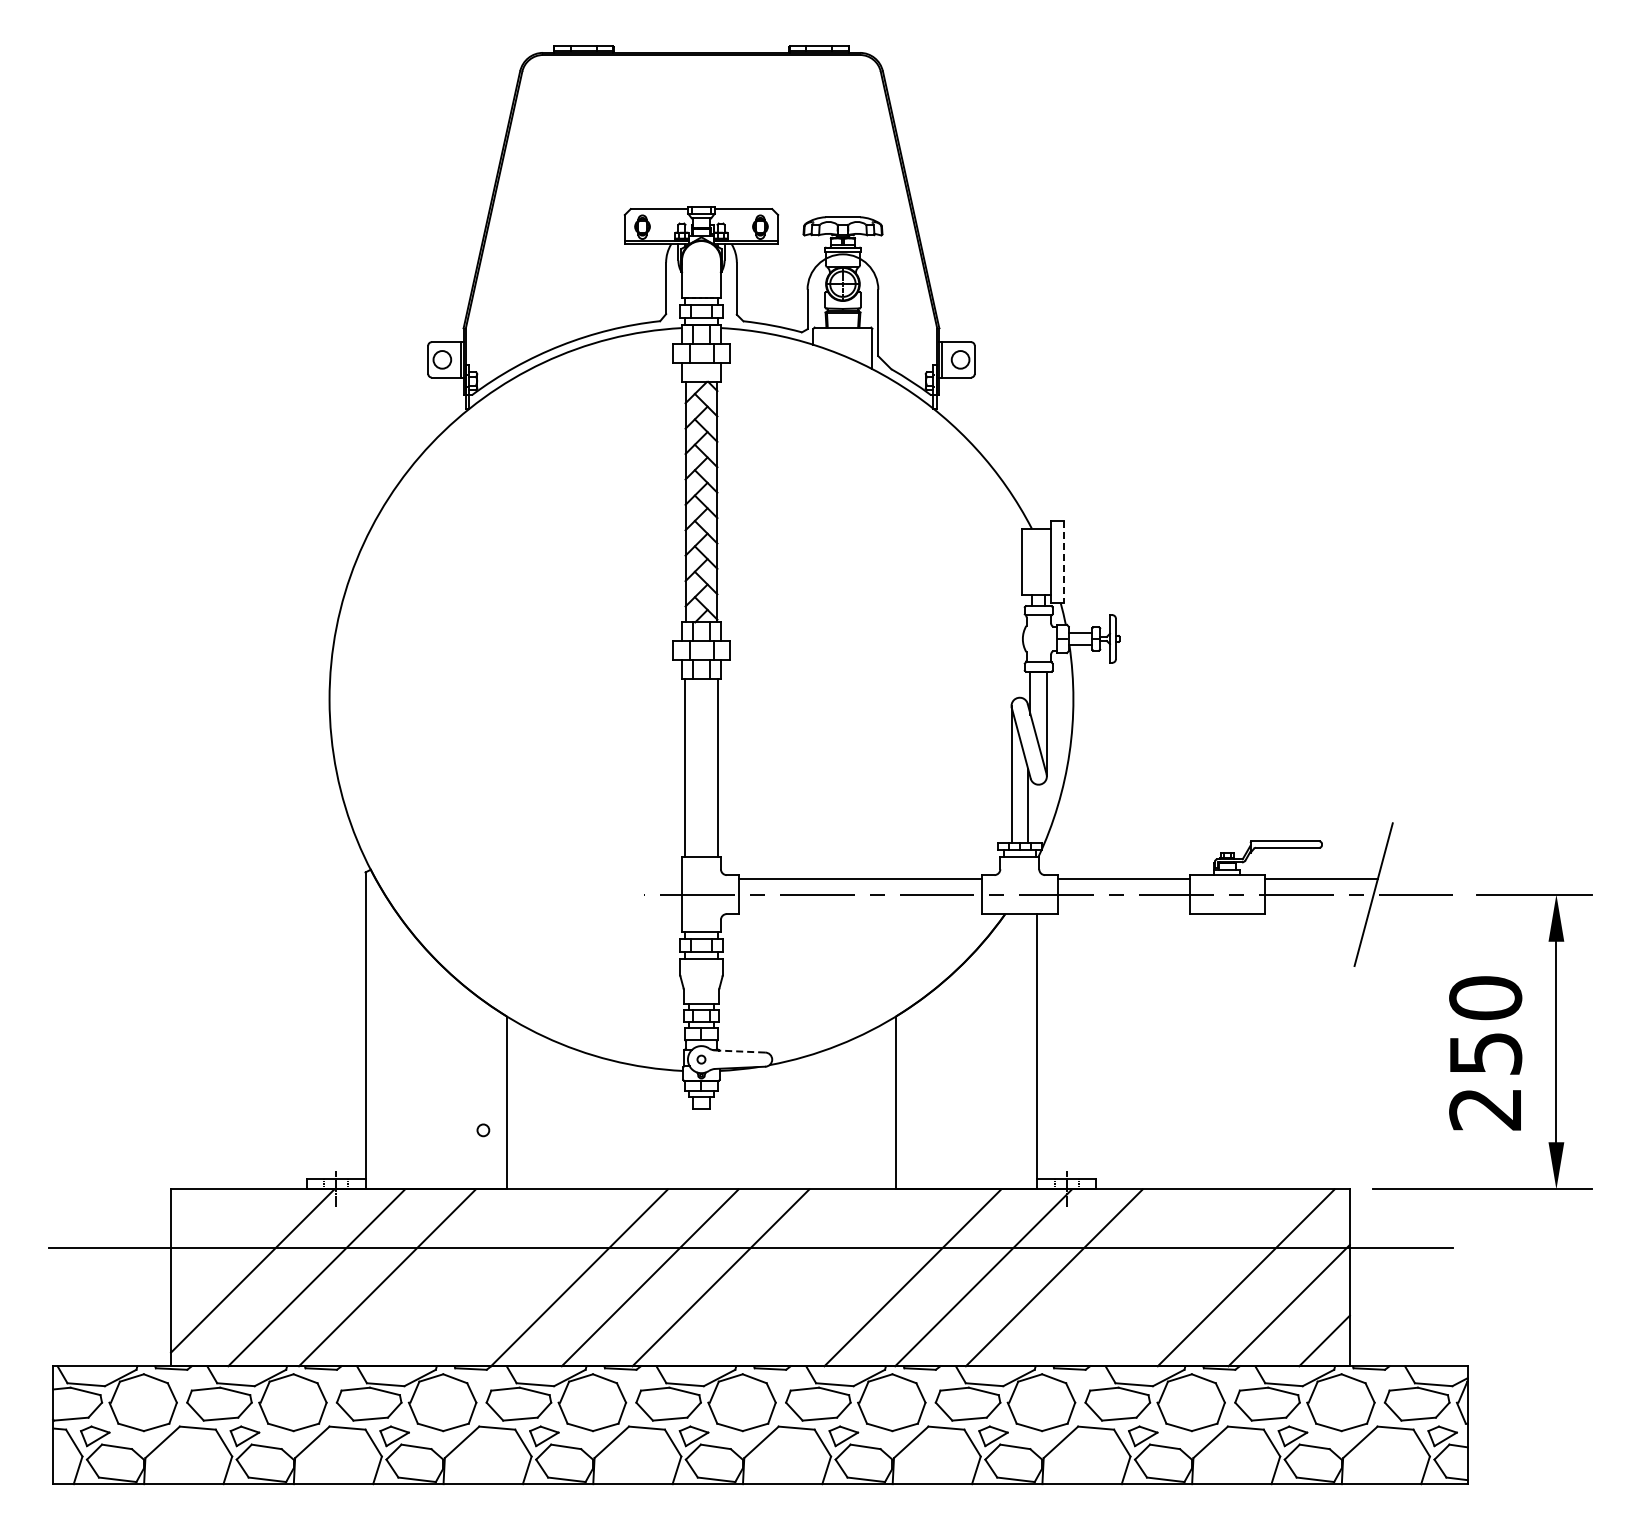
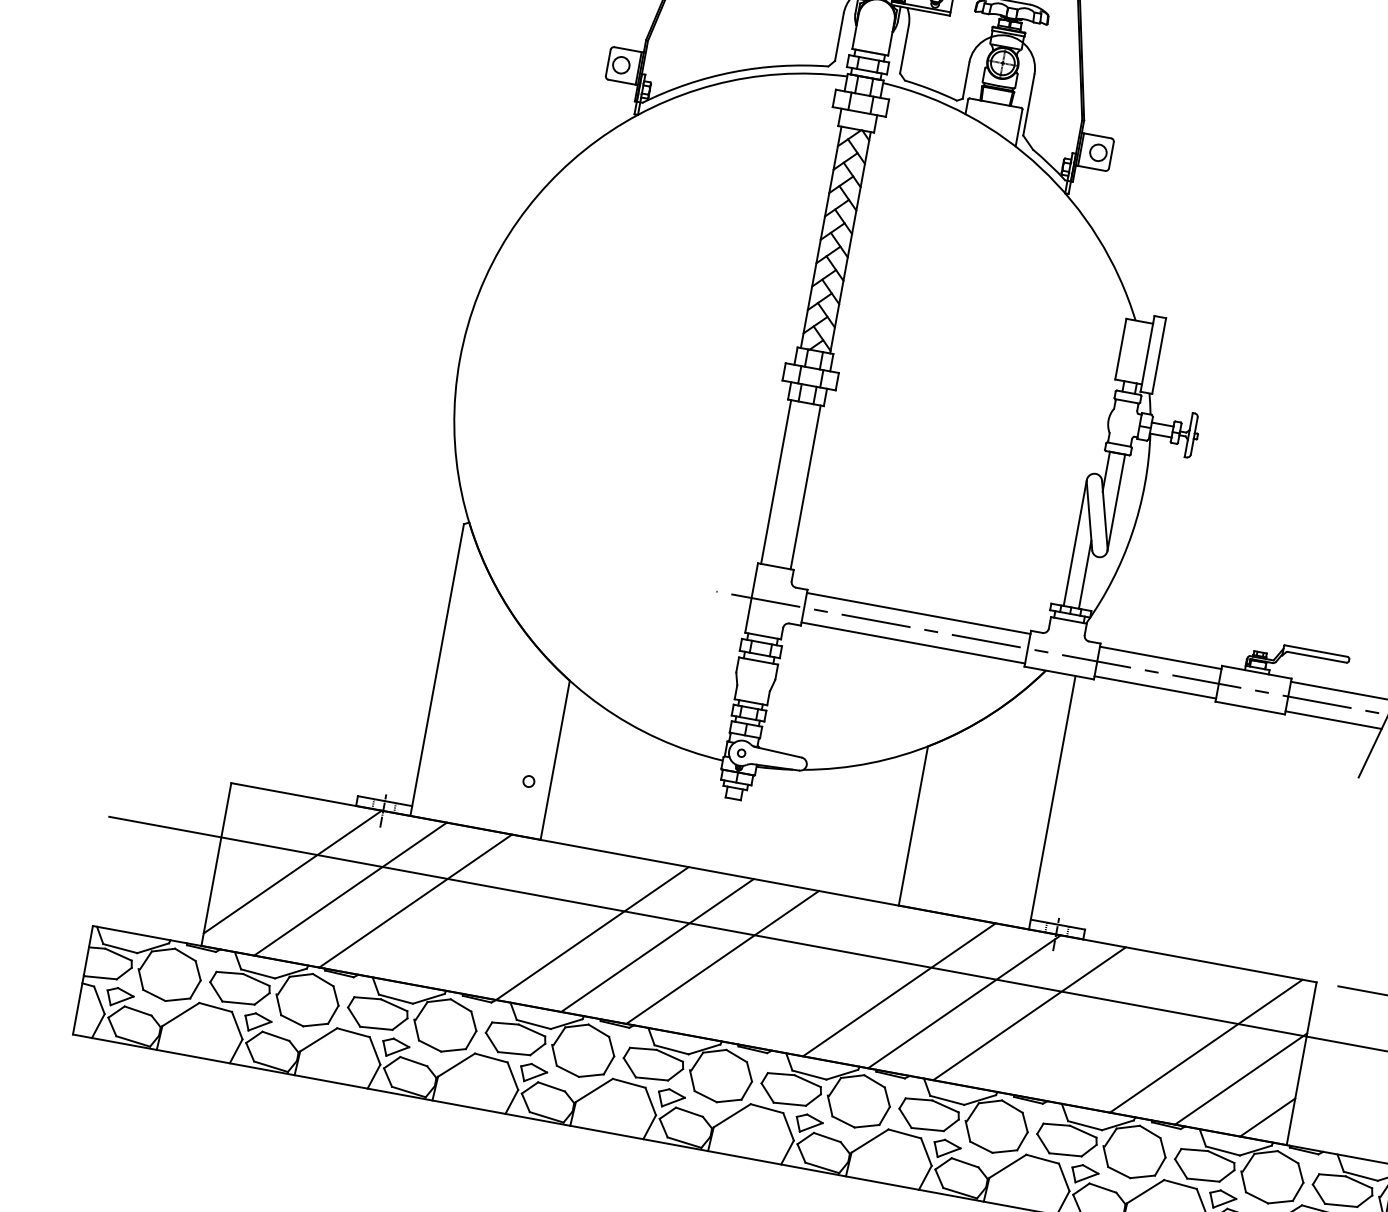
line: (1063, 562) -> (1158, 356), dashed -> solid
line: (860, 910) -> (913, 642), added
line: (1123, 910) -> (1155, 687), added
line: (1316, 910) -> (1333, 719), added
line: (739, 1051) -> (778, 752), dashed -> solid

